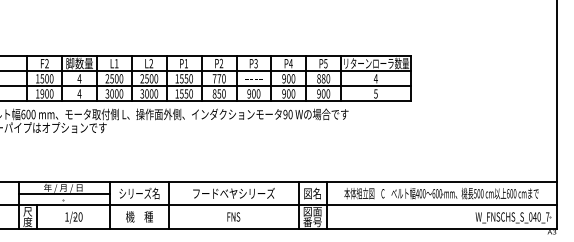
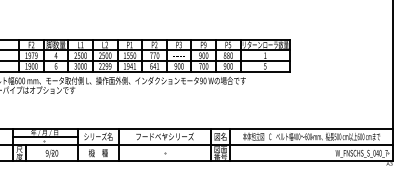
text: (290, 63) -> (204, 44), P4 -> P9
text: (46, 78) -> (32, 55), 1500 -> 1979
text: (375, 78) -> (264, 55), 4 -> 1
text: (79, 93) -> (56, 66), 4 -> 6
text: (149, 93) -> (105, 66), 3000 -> 2299
text: (186, 93) -> (131, 66), 1550 -> 1941
text: (218, 93) -> (154, 66), 850 -> 641
text: (283, 93) -> (200, 66), 900 -> 700
text: (66, 216) -> (46, 152), 1/20 -> 9/20
text: (233, 216) -> (164, 152), FNS -> ----

